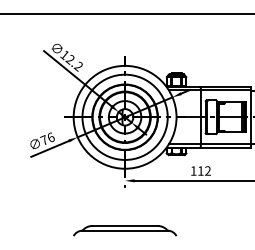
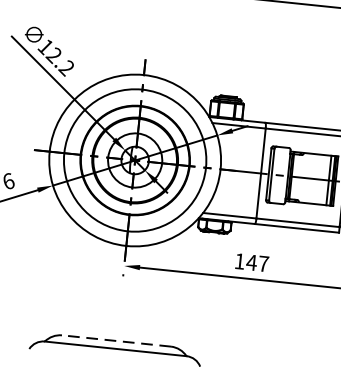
text: (203, 170) -> (256, 262), 112 -> 147
line: (125, 225) -> (117, 340), solid -> dashed

